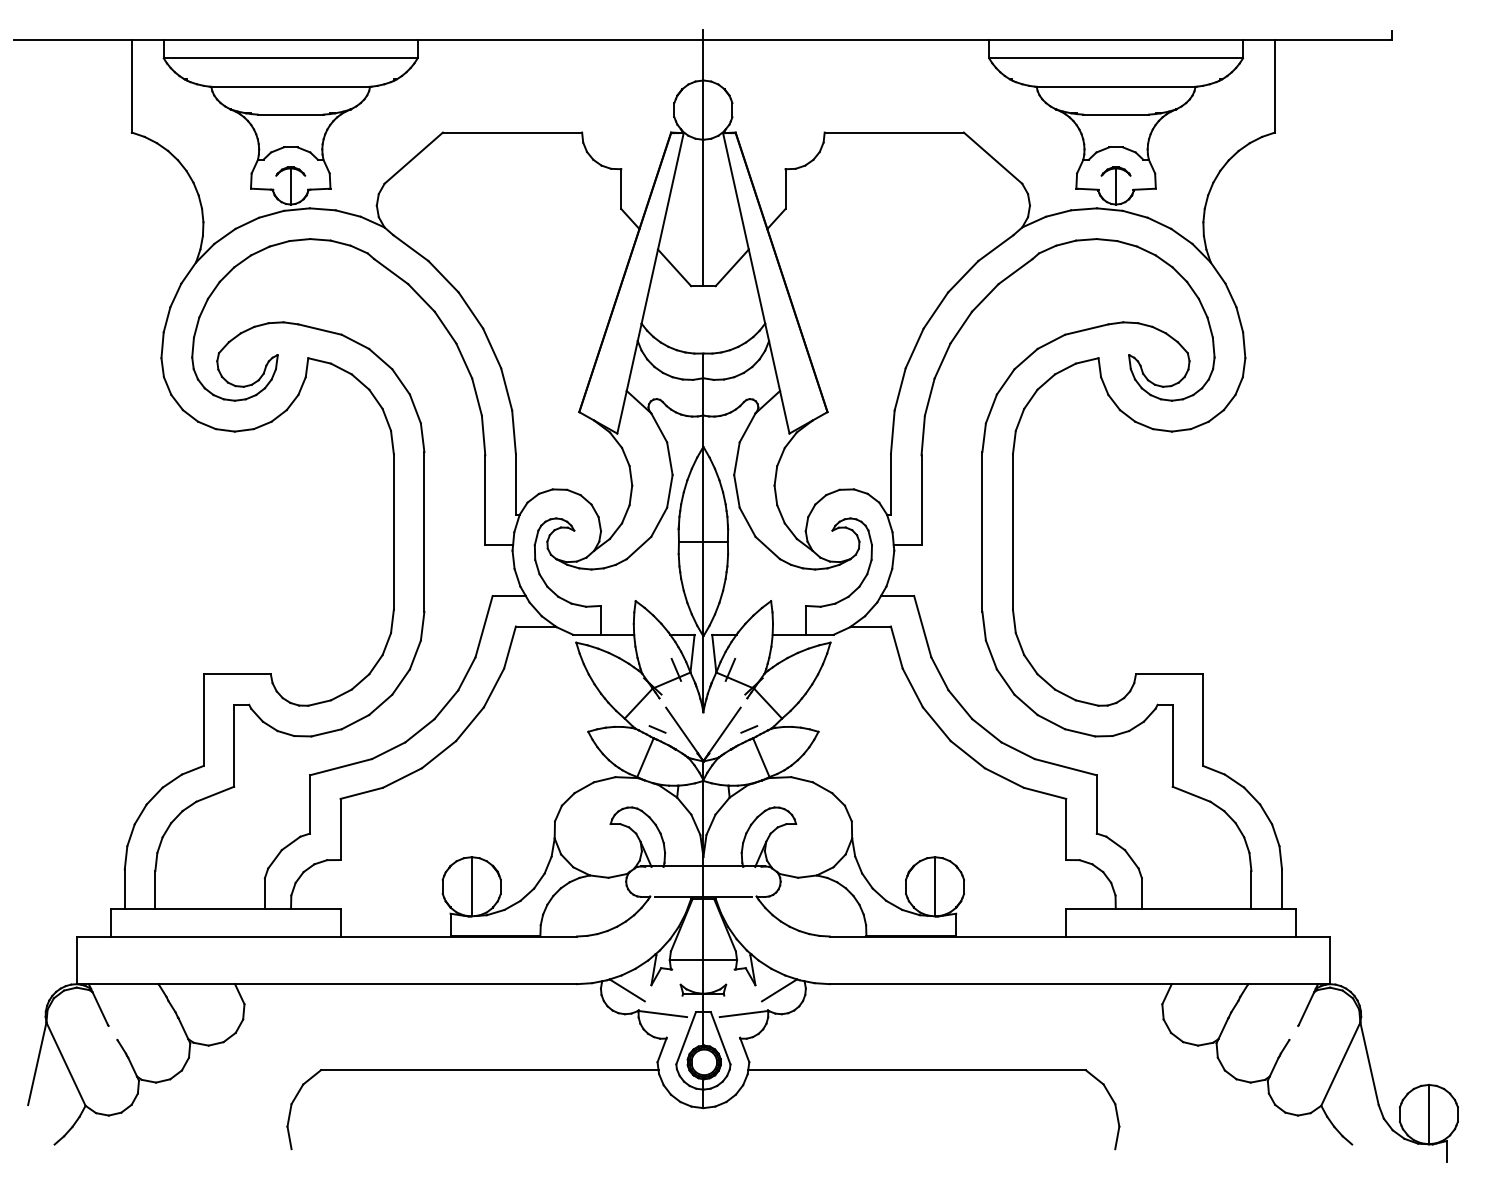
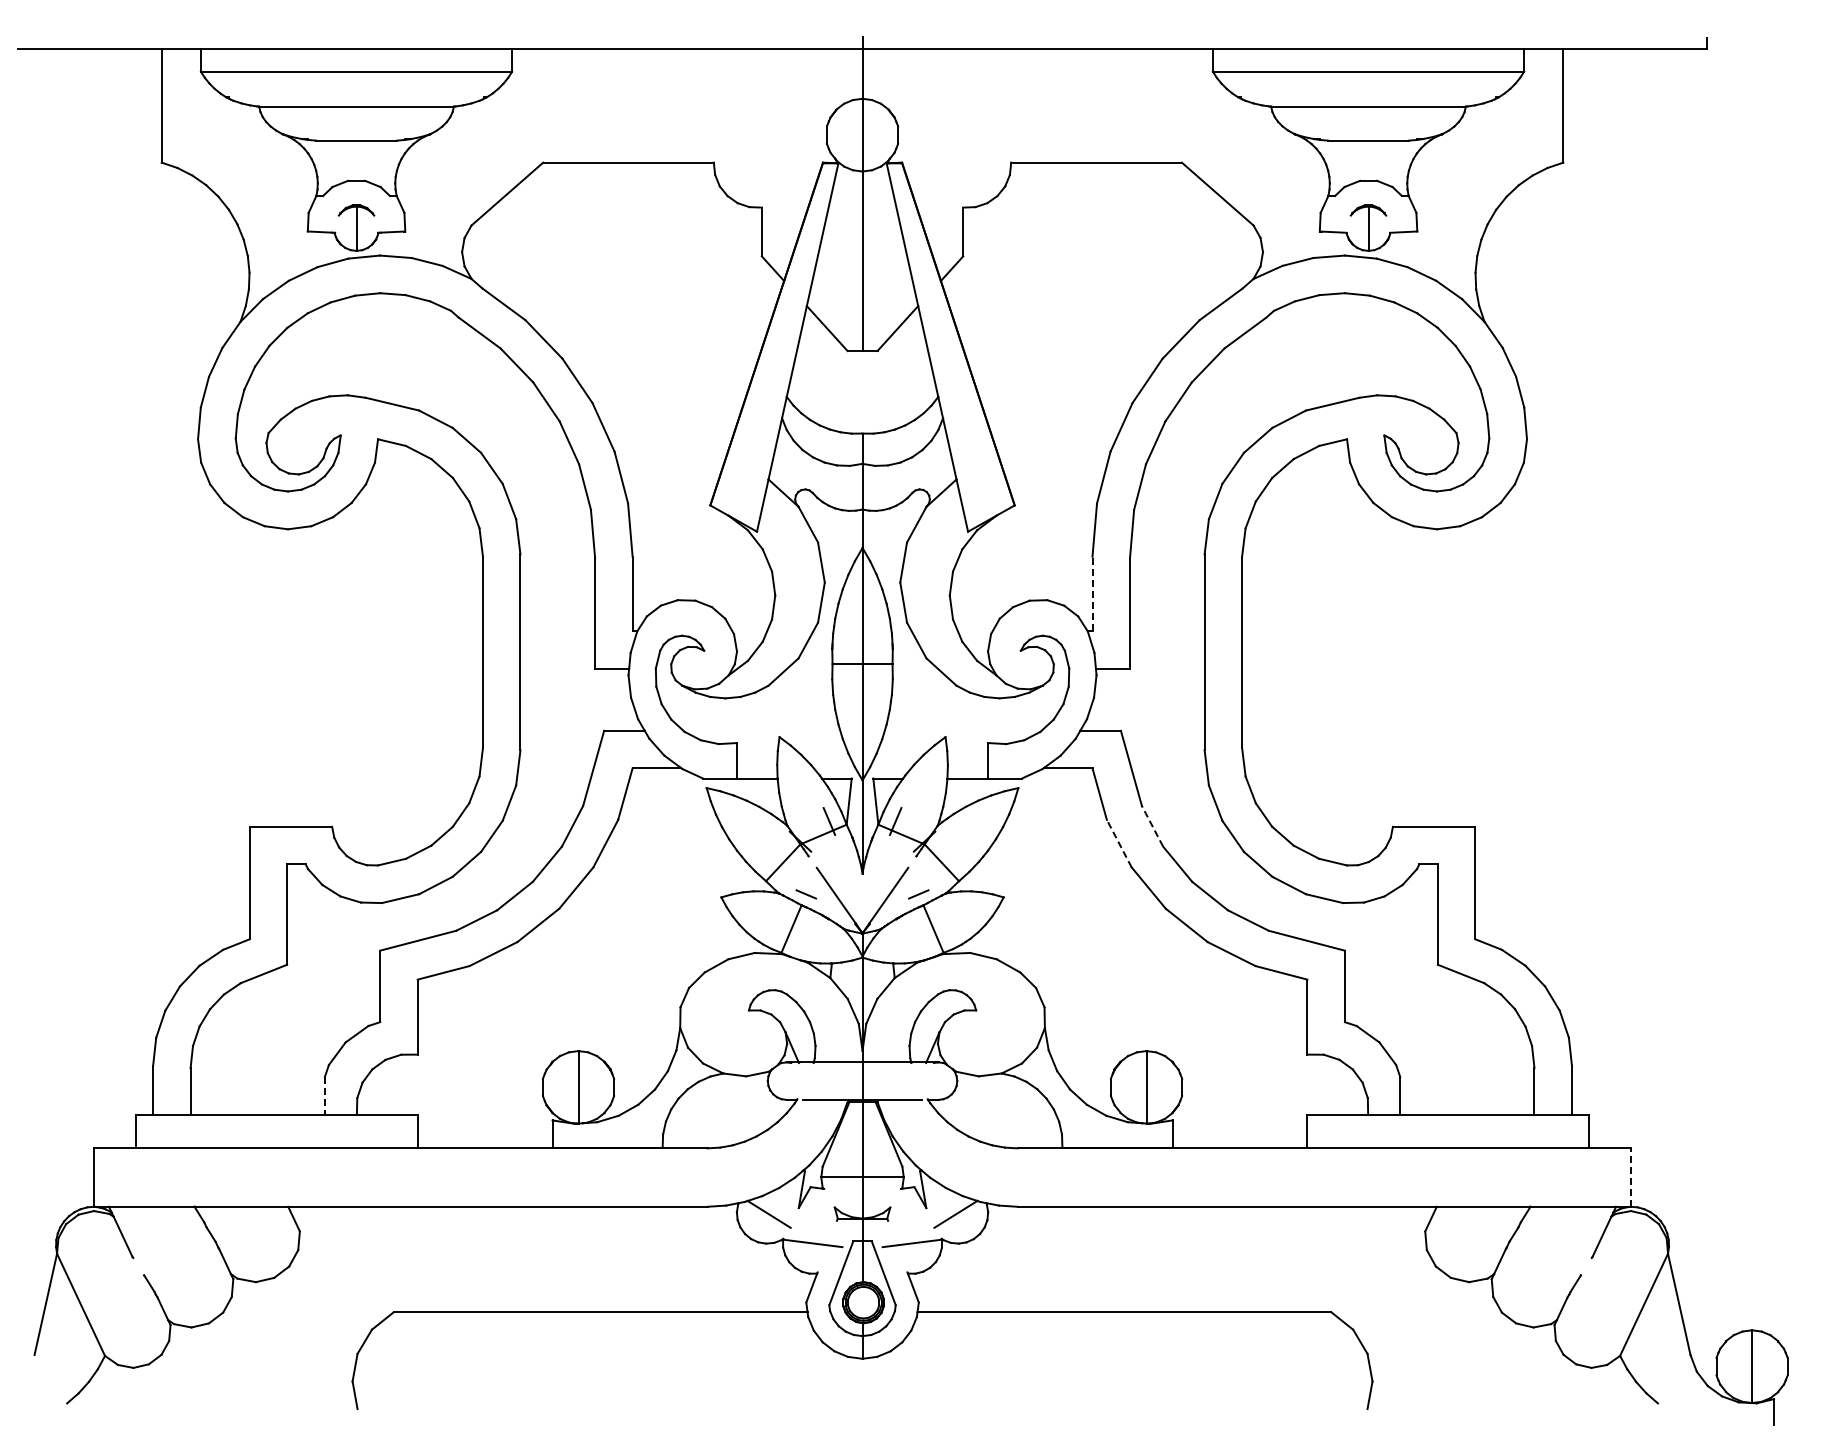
line: (890, 483) -> (1092, 593), solid -> dashed
line: (939, 674) -> (1152, 826), solid -> dashed
line: (912, 687) -> (1119, 843), solid -> dashed
line: (264, 893) -> (324, 1095), solid -> dashed
line: (1329, 960) -> (1630, 1177), solid -> dashed

